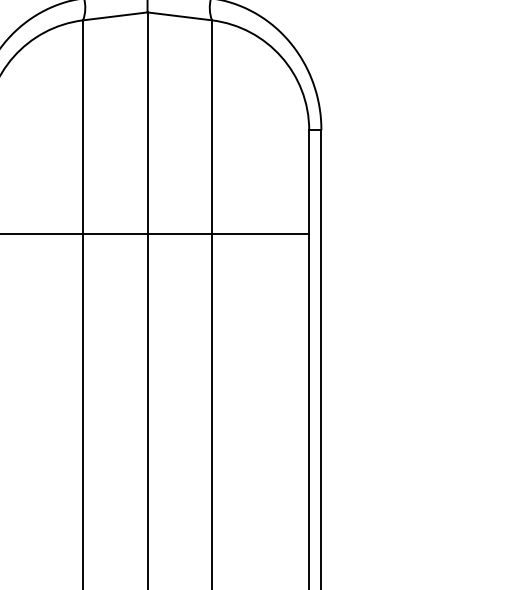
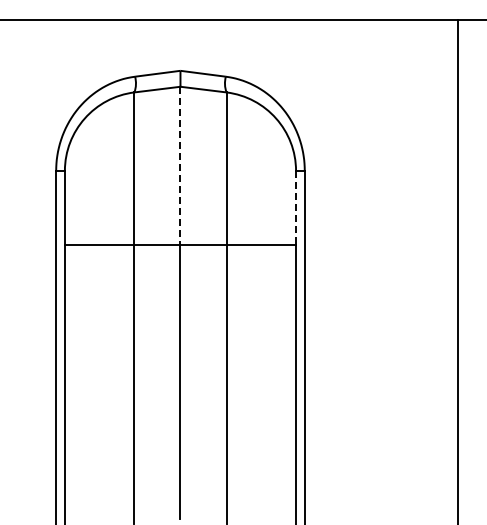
line: (147, 123) -> (180, 166), solid -> dashed
line: (309, 182) -> (296, 208), solid -> dashed

